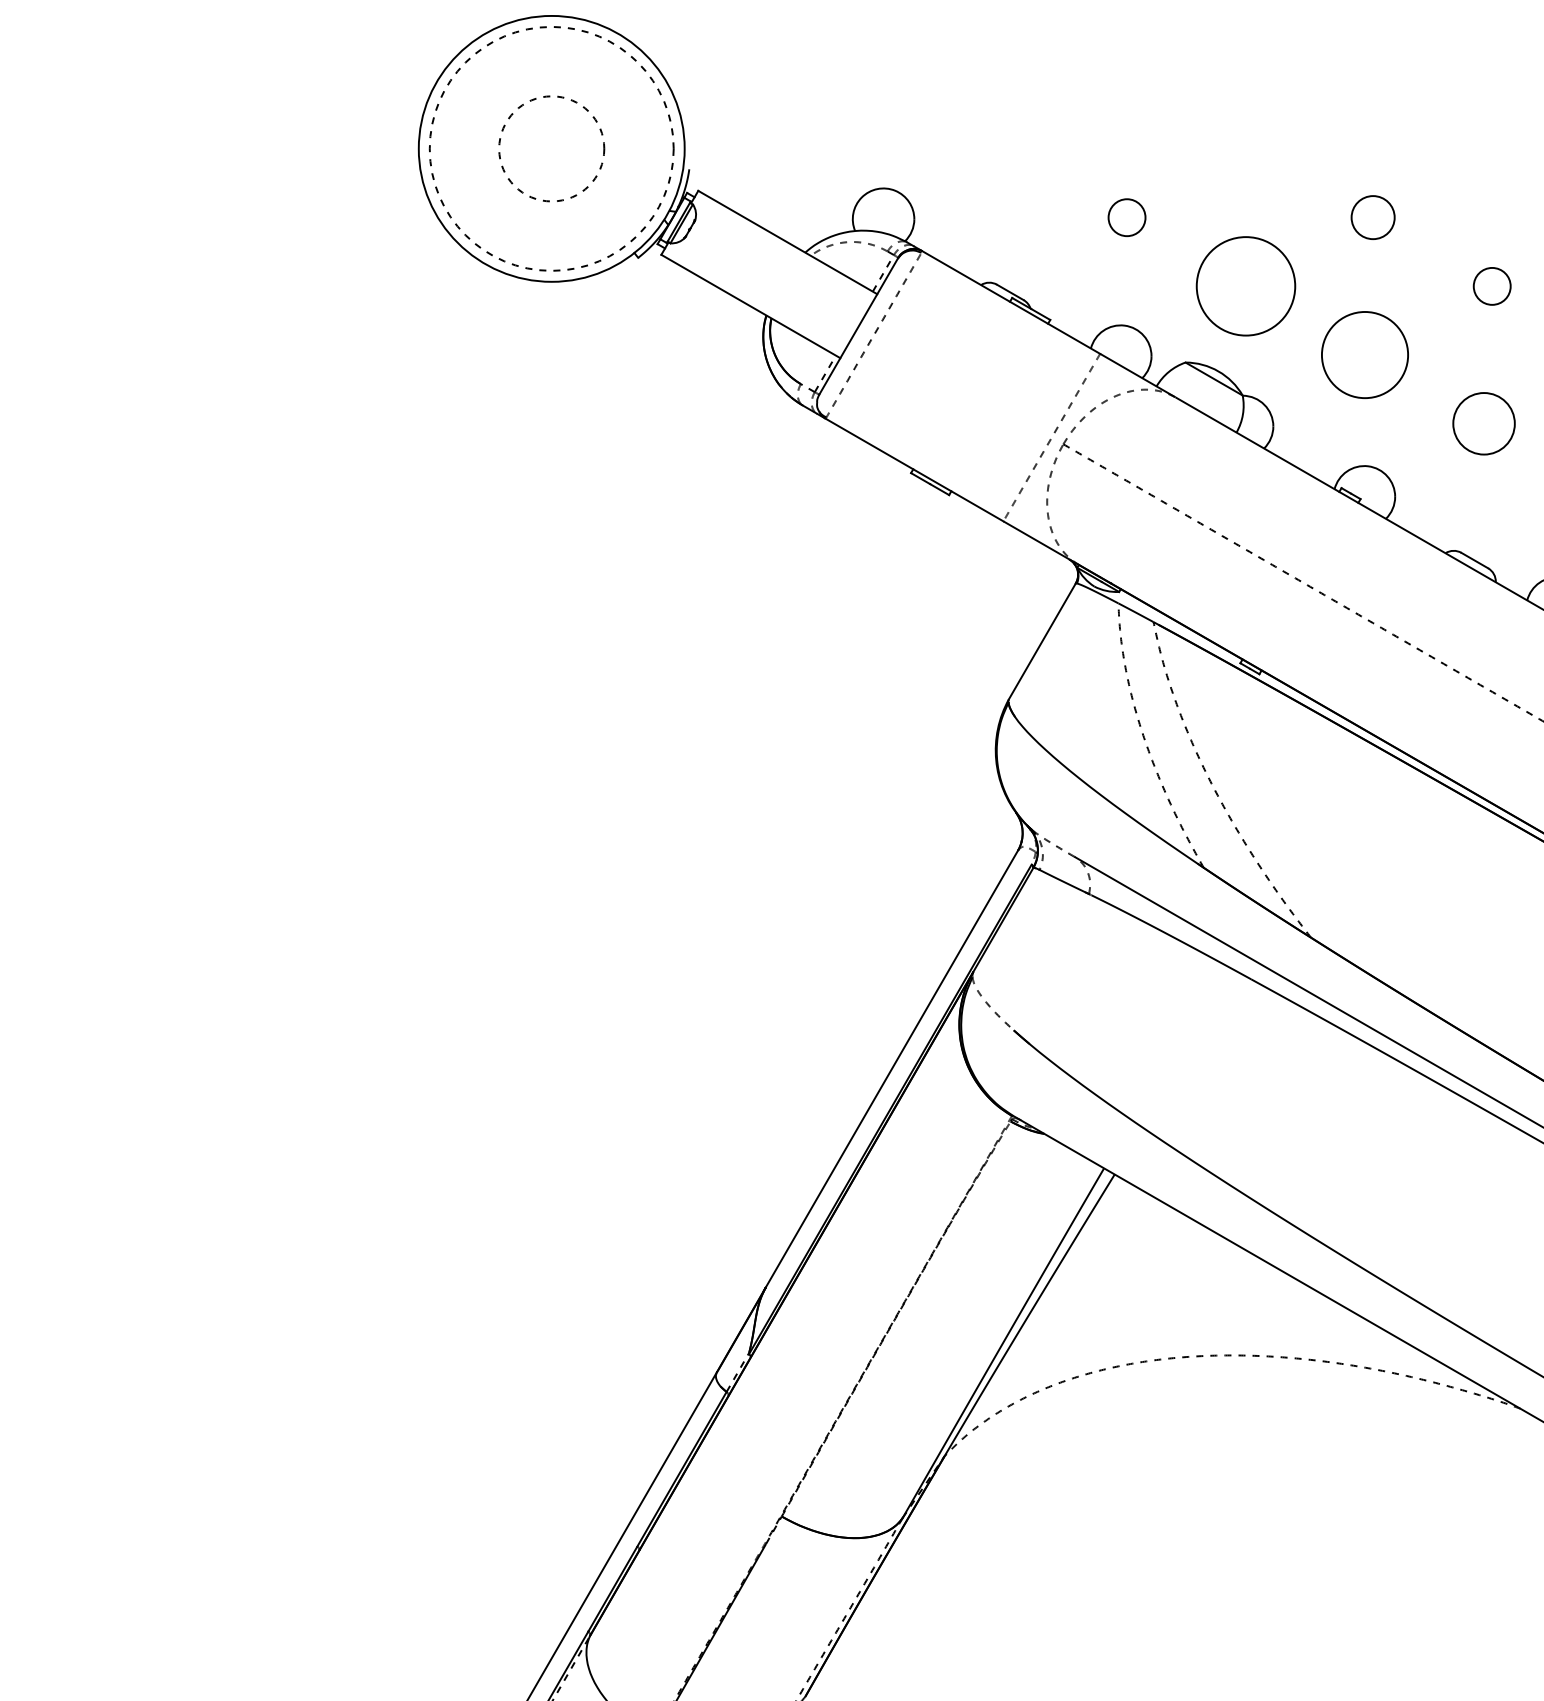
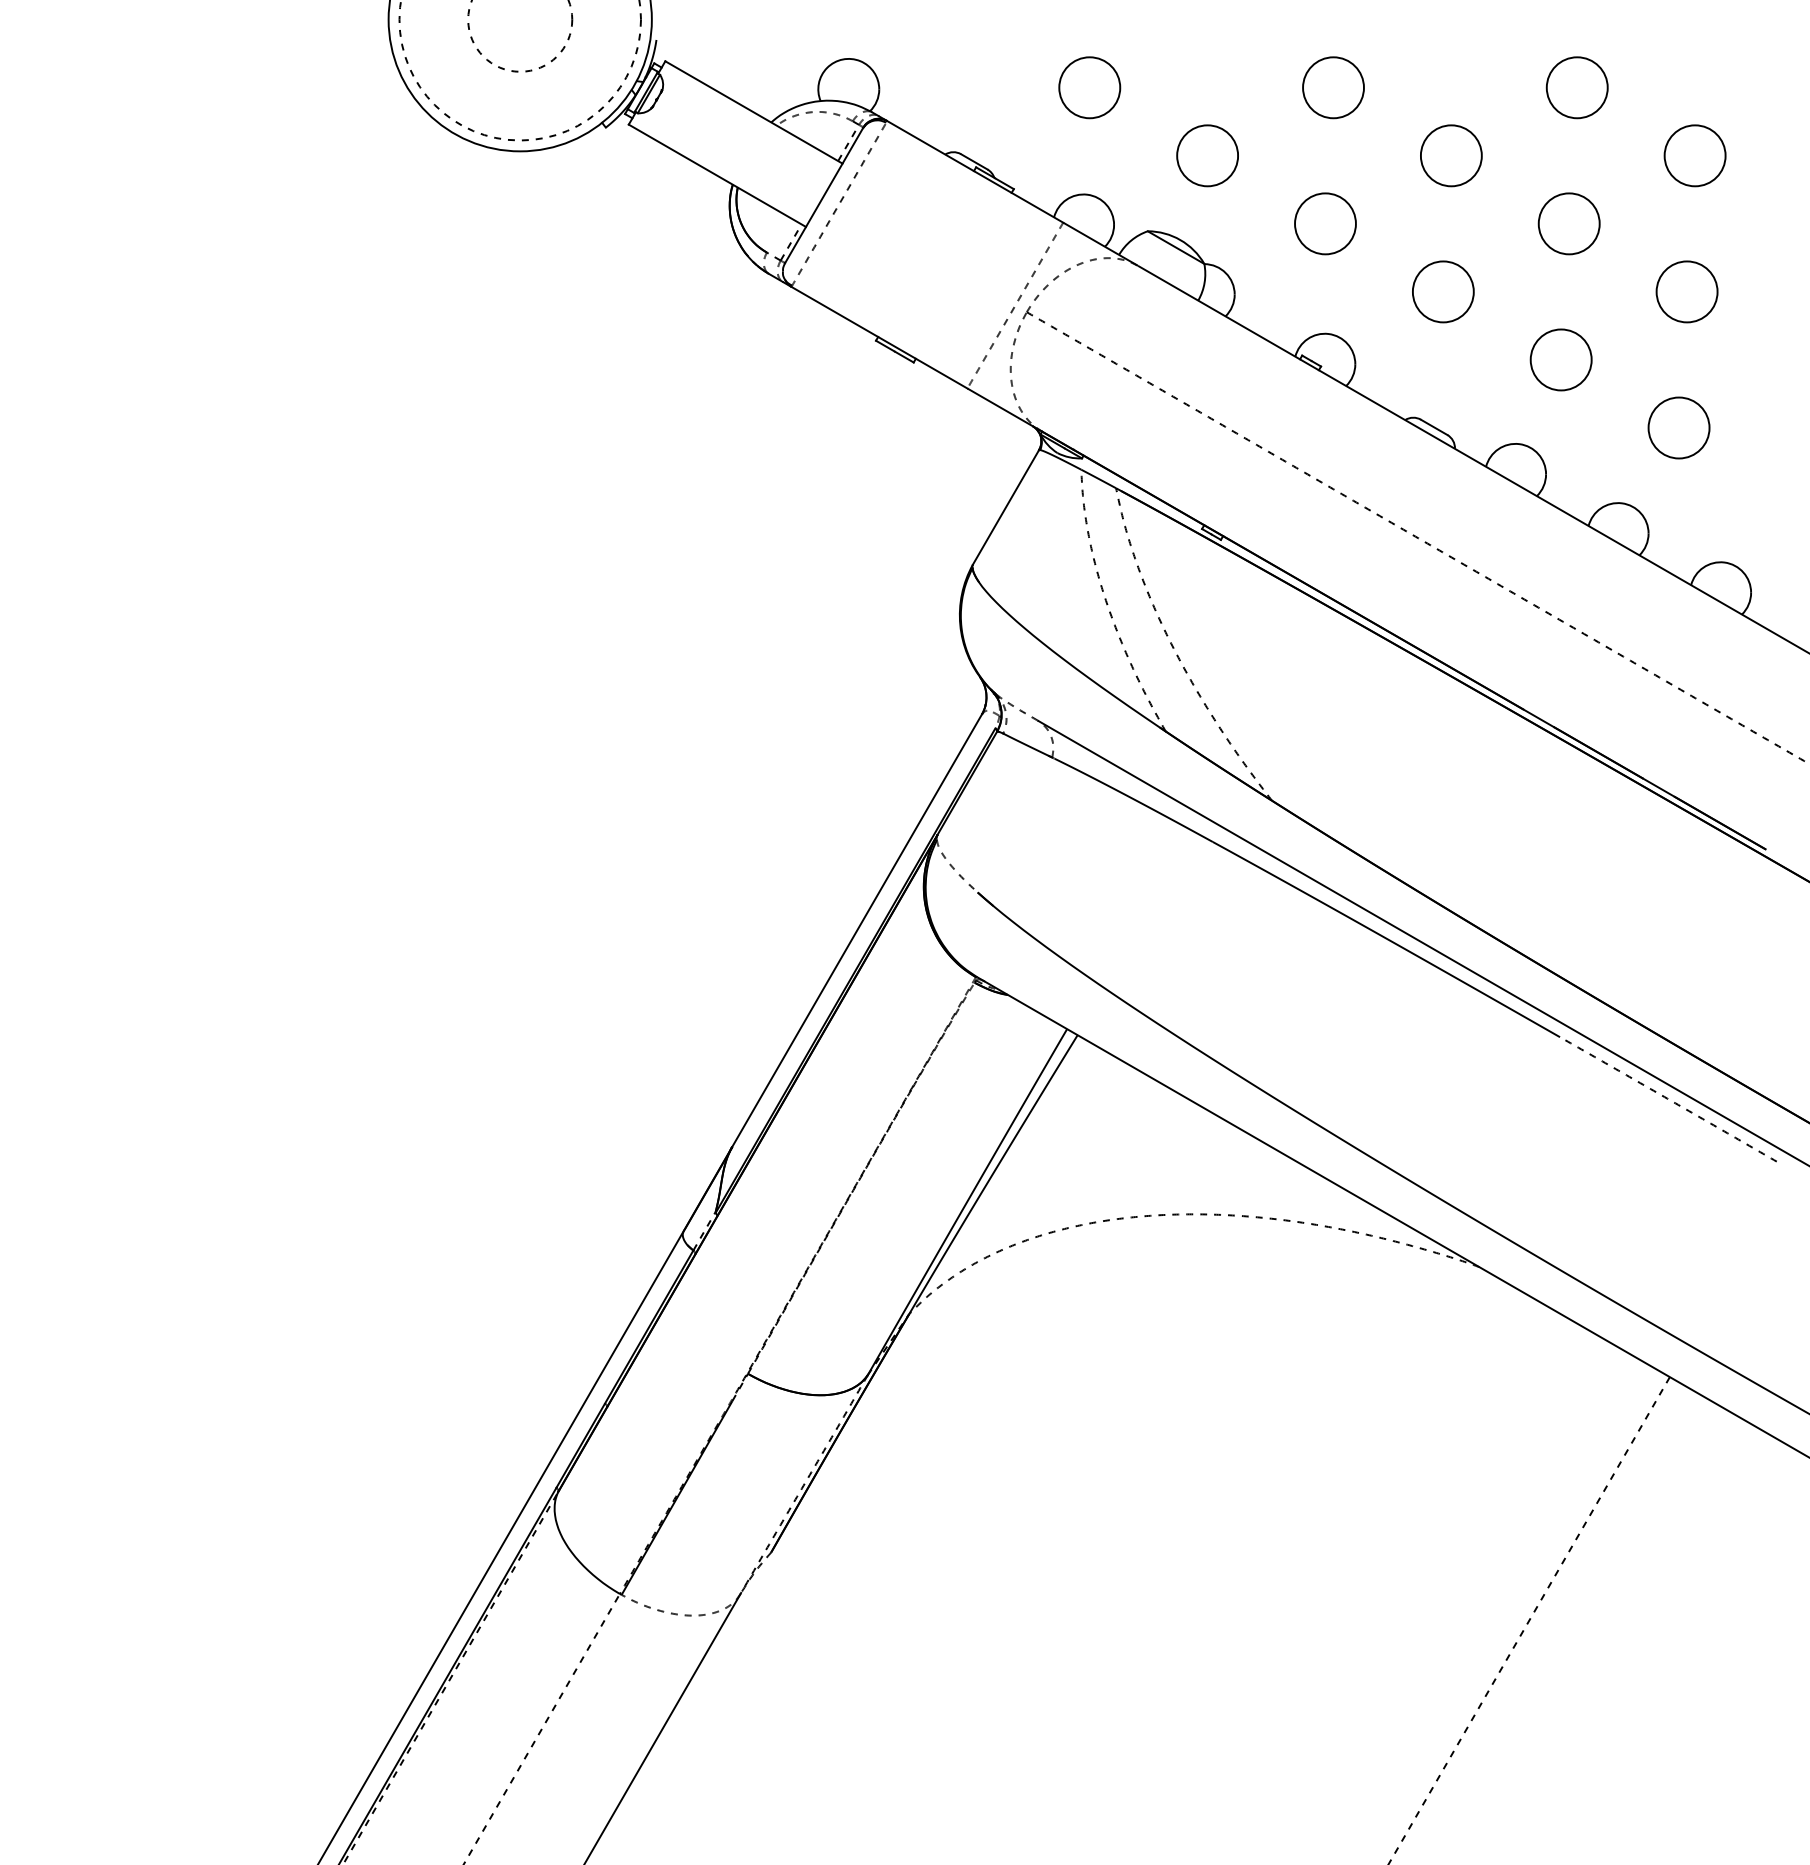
circle: (1126, 217) -> (1089, 87), size x1.67
circle: (1373, 217) -> (1333, 87), size x1.43
circle: (1245, 286) -> (1207, 155), size x0.62
circle: (1492, 286) -> (1451, 155), size x1.67
circle: (1365, 354) -> (1325, 223), size x0.71

